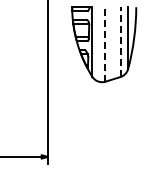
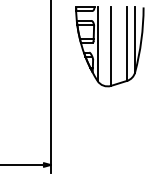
line: (120, 41) -> (126, 43), dashed -> solid
line: (105, 44) -> (111, 46), dashed -> solid

